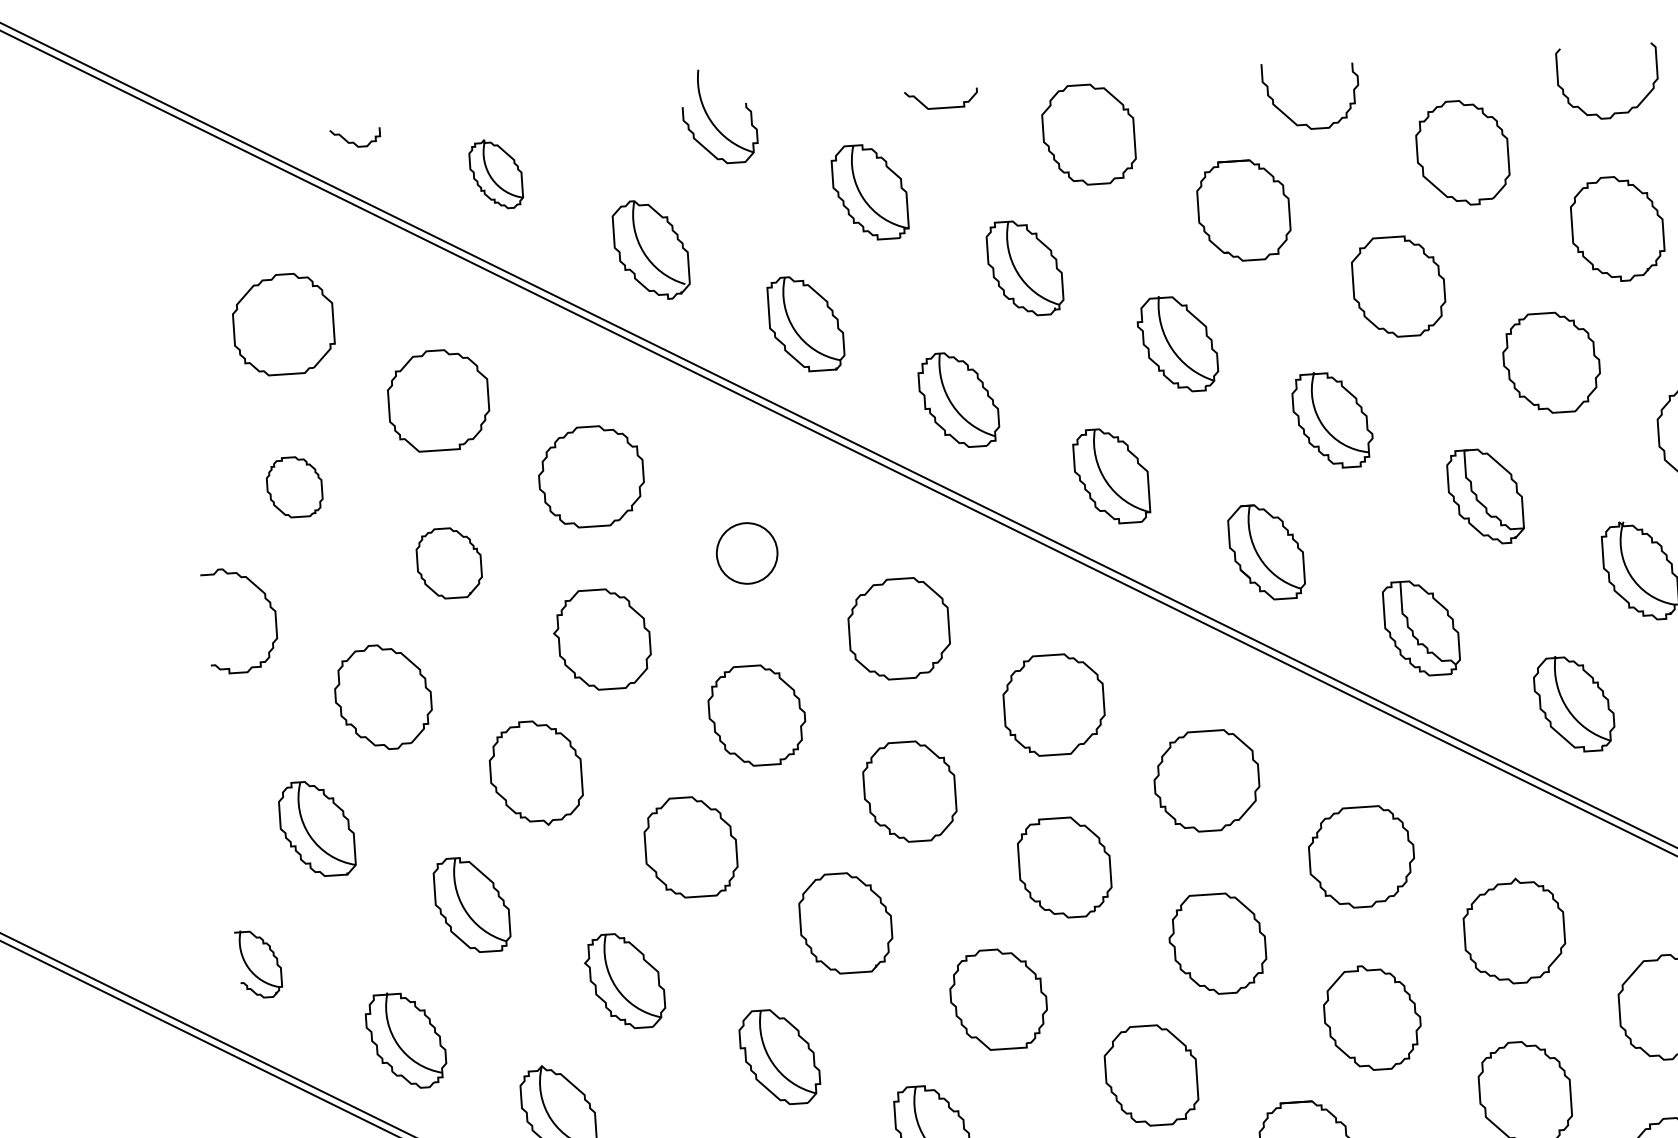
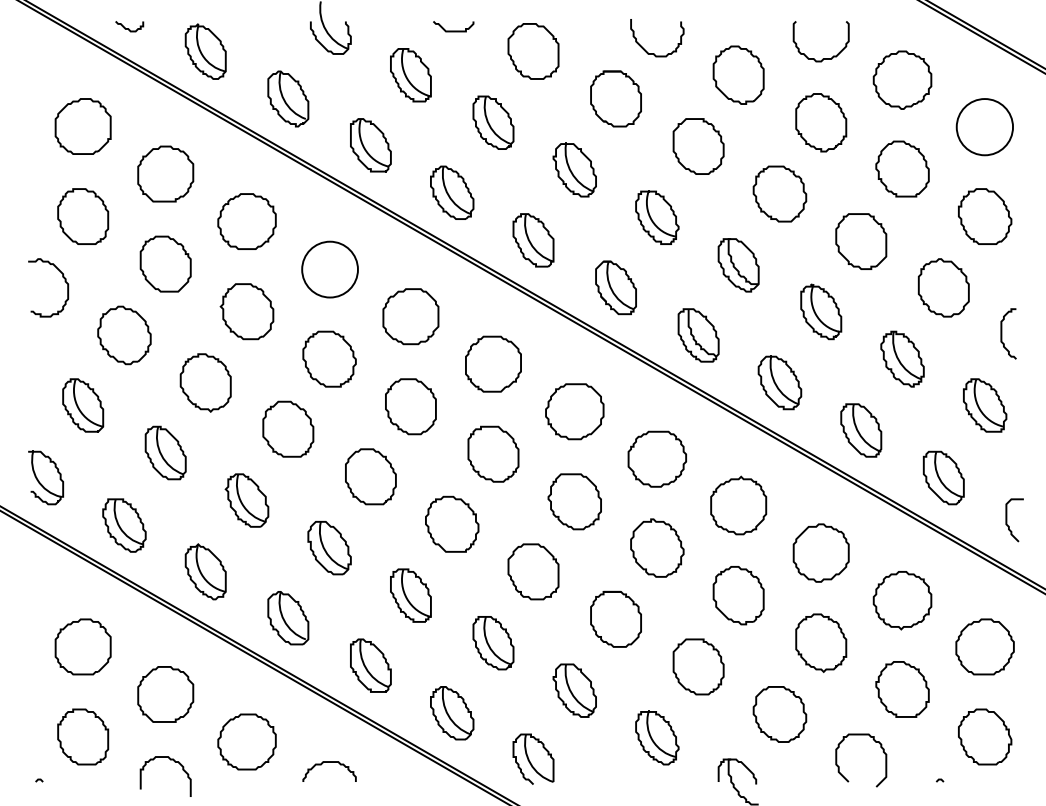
part: (495, 174) -> (205, 51), size x1.43
part: (294, 487) -> (83, 216), size x1.67
circle: (746, 553) -> (329, 269), size x1.67
part: (448, 562) -> (165, 263), size x1.43
part: (259, 963) -> (46, 477), size x1.43

